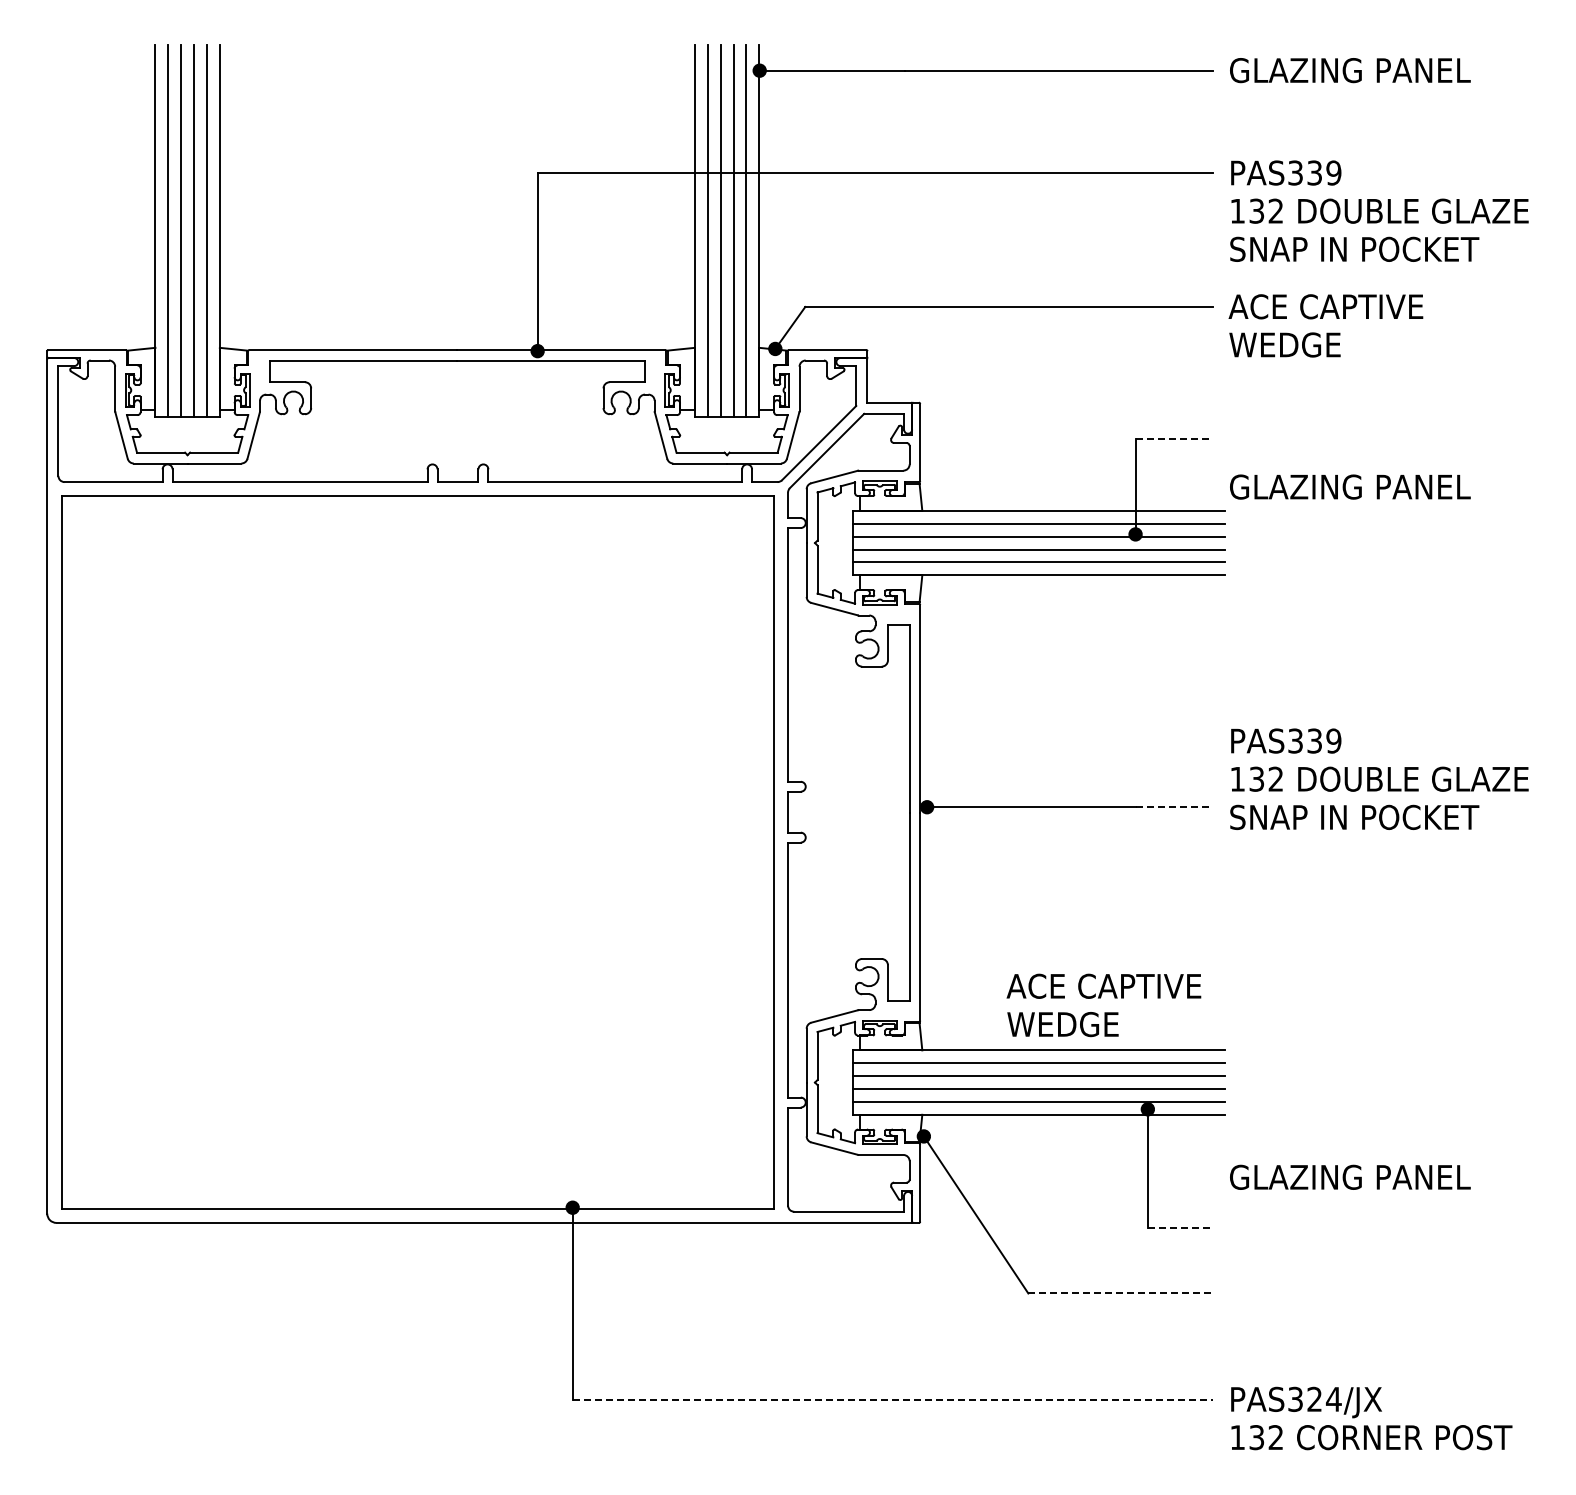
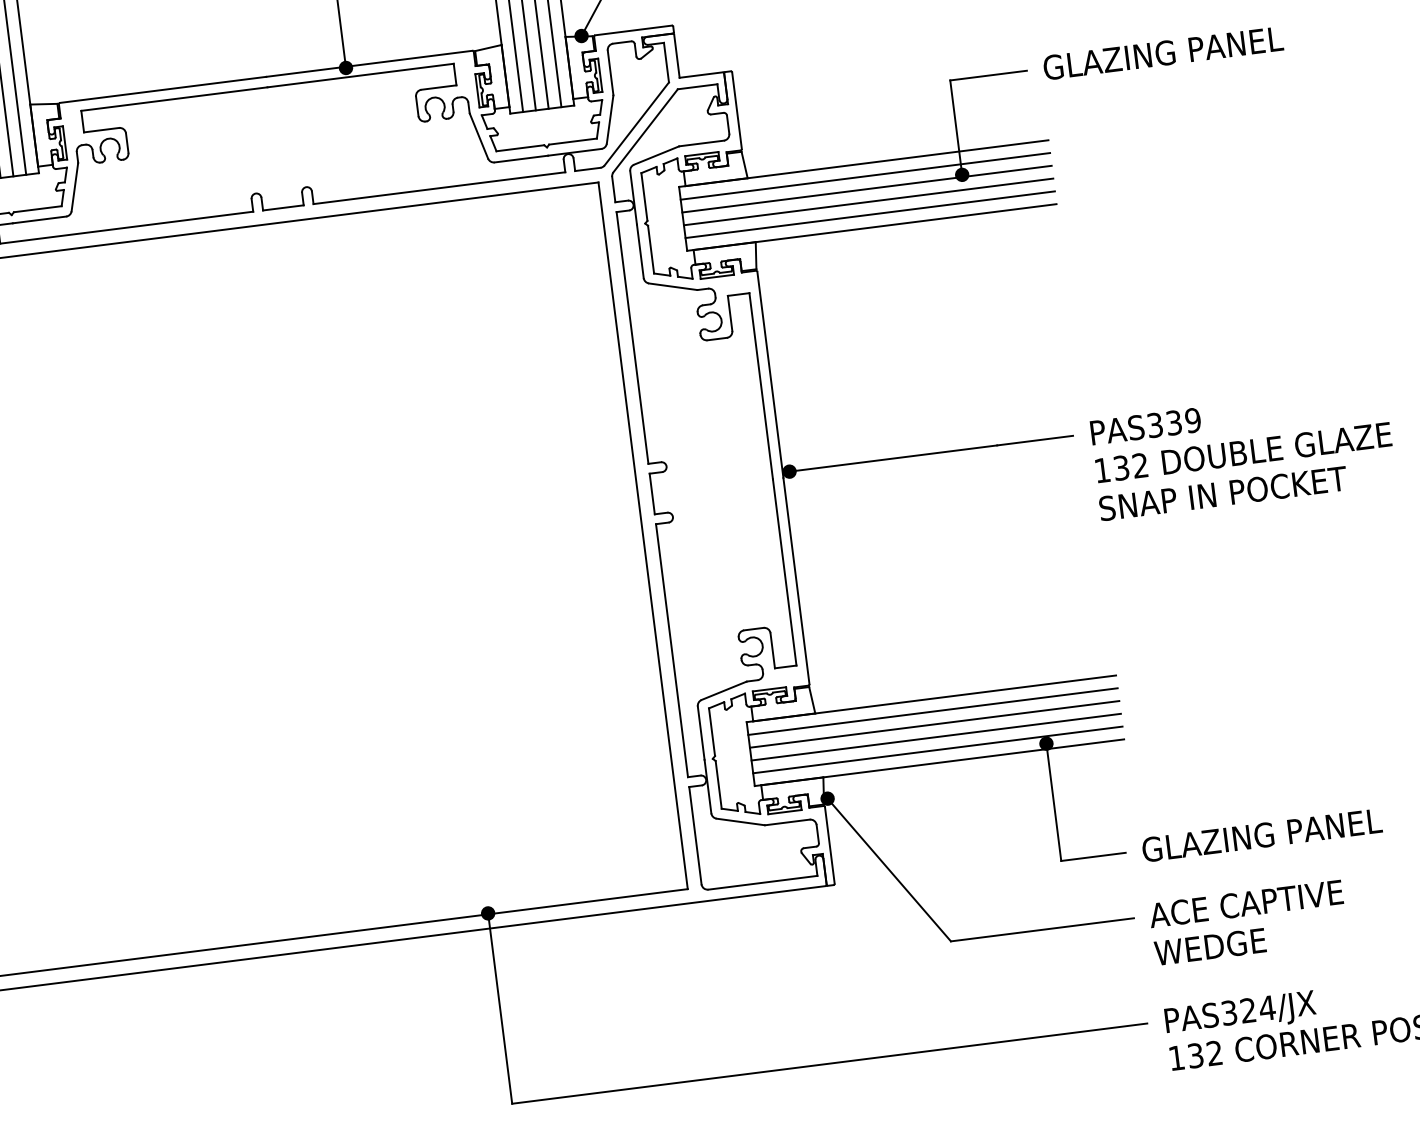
line: (1174, 439) -> (988, 75), dashed -> solid
text: (1350, 486) -> (1163, 52), moved
text: (1379, 778) -> (1243, 451), moved
line: (1175, 807) -> (1036, 440), dashed -> solid
text: (1103, 1005) -> (1248, 923), moved
text: (1350, 1176) -> (1262, 834), moved
line: (1180, 1227) -> (1093, 856), dashed -> solid
line: (1121, 1293) -> (1043, 929), dashed -> solid
line: (893, 1399) -> (830, 1063), dashed -> solid

